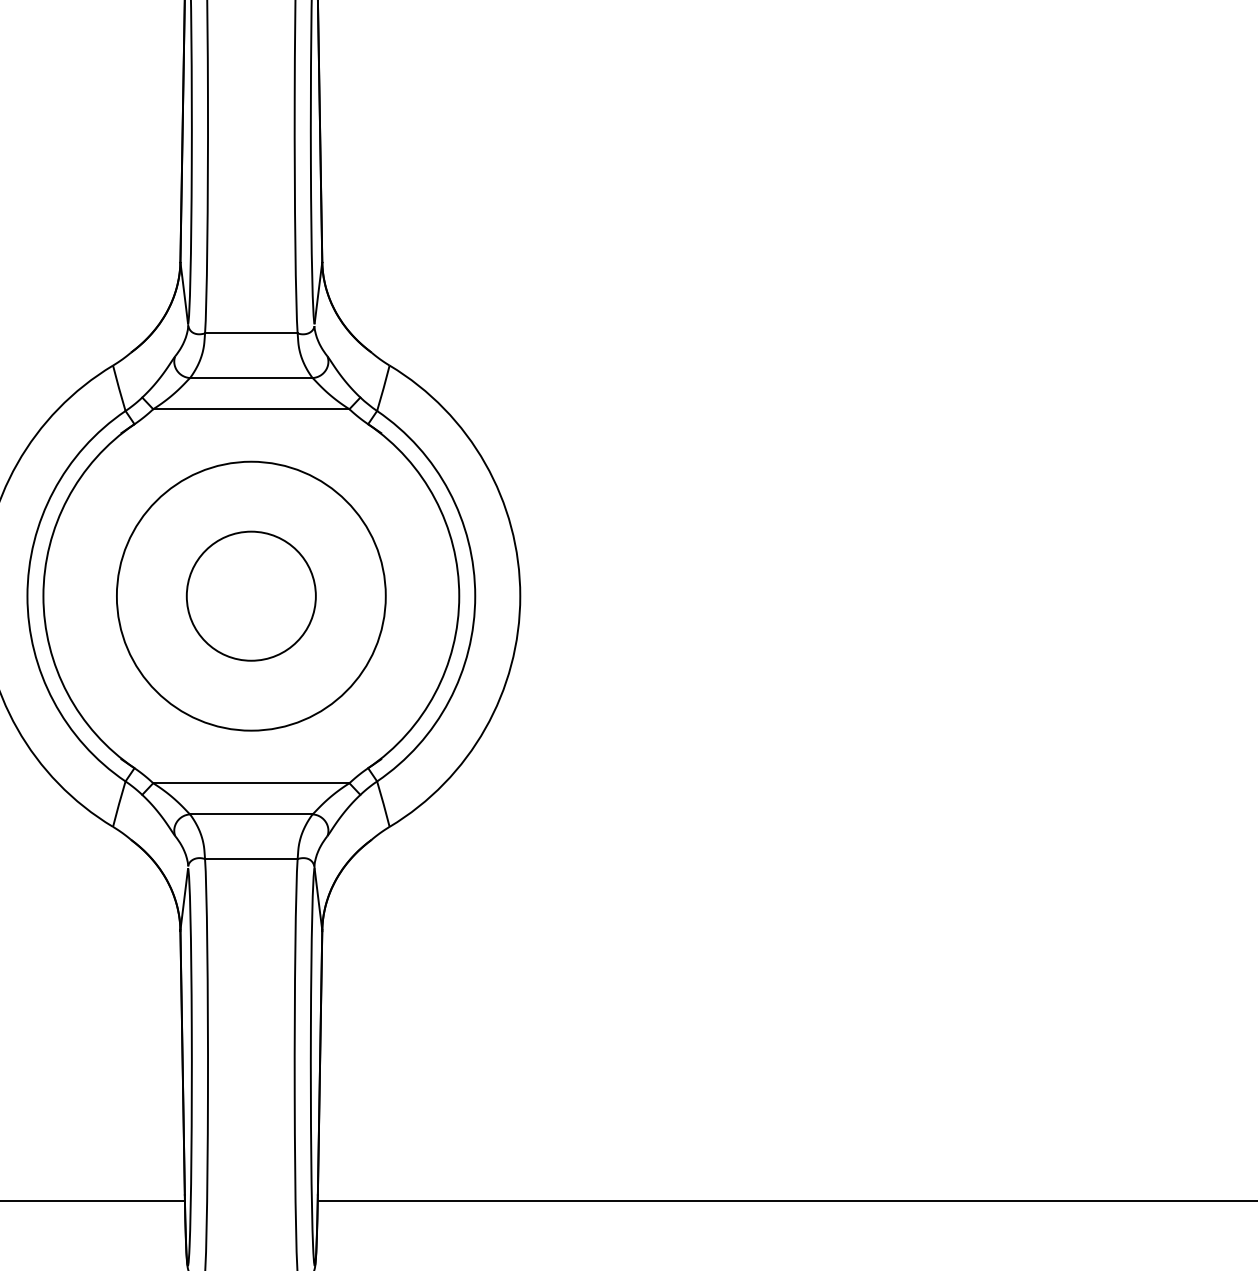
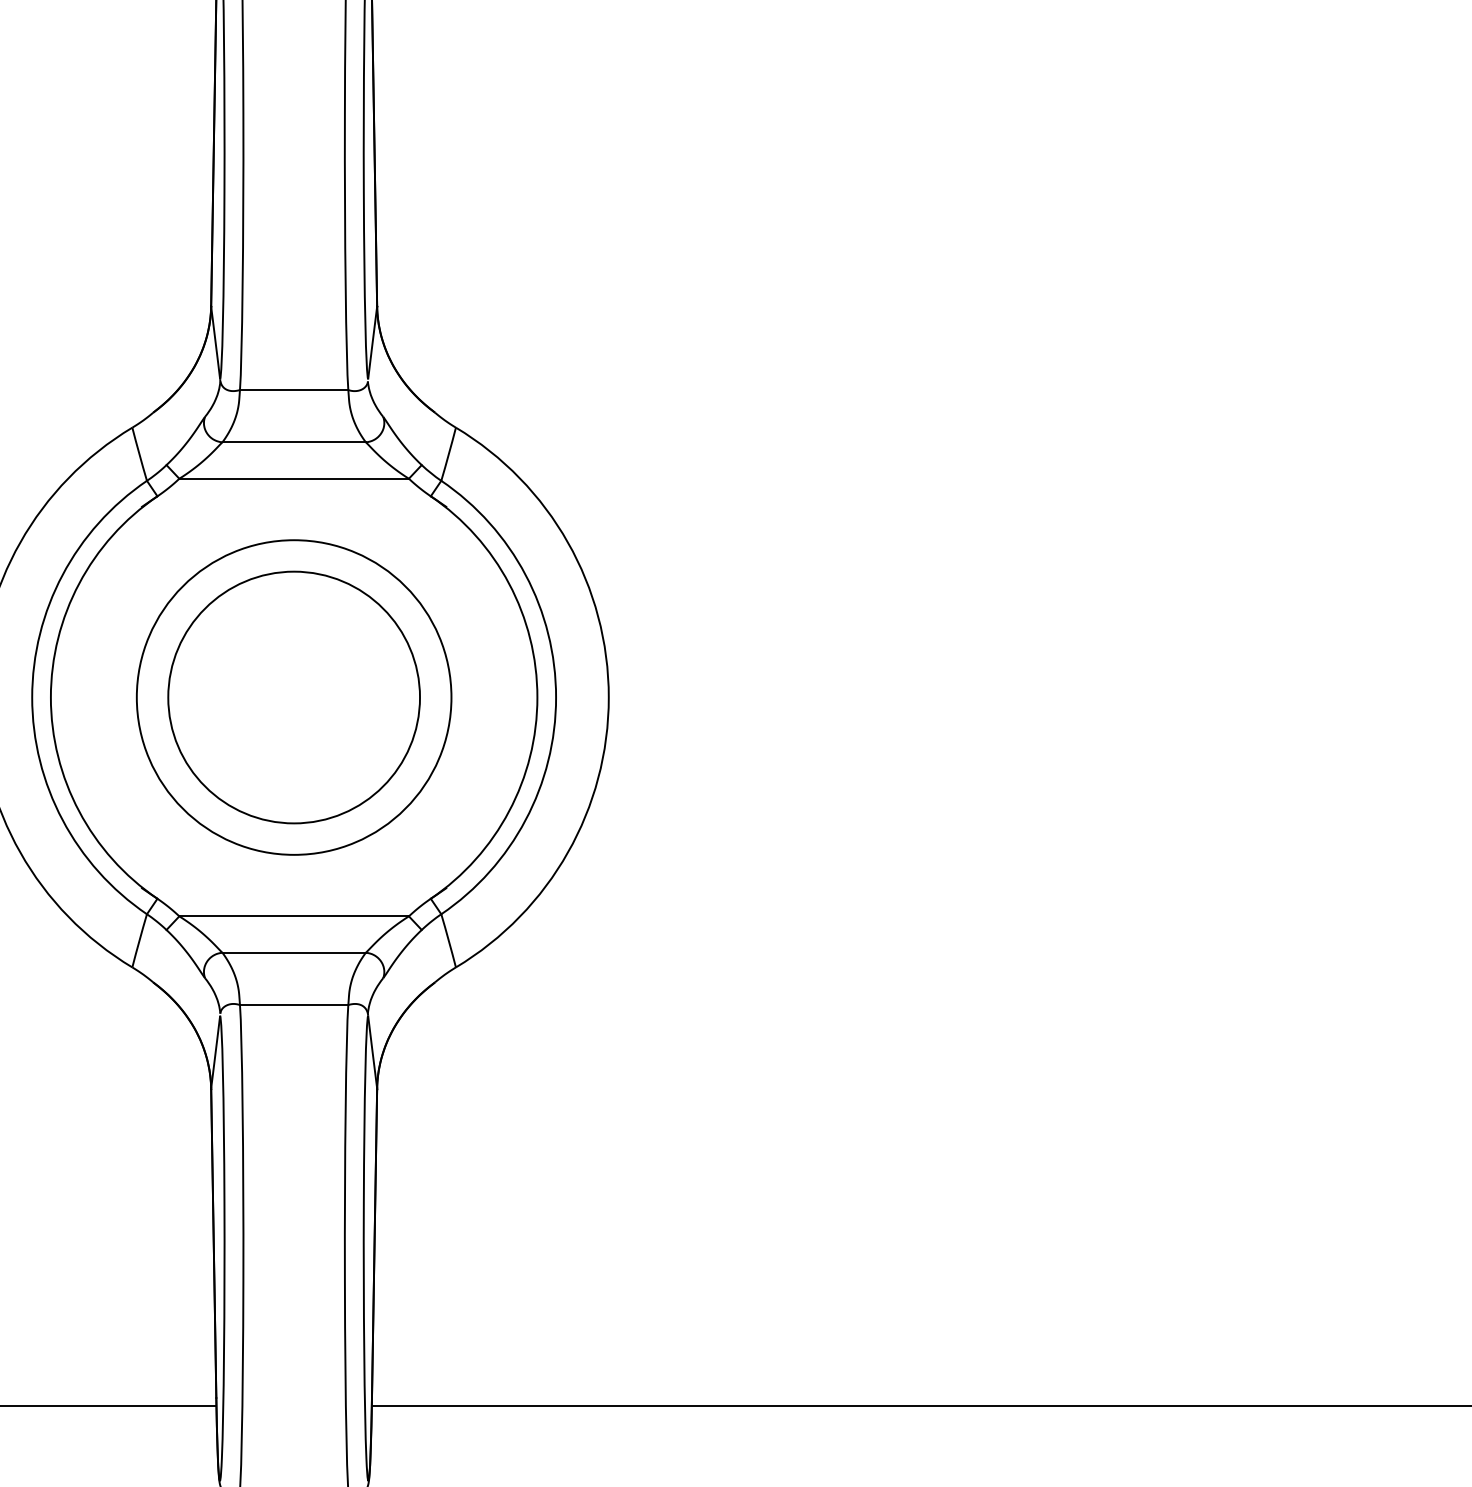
circle: (251, 596) -> (294, 697), size x1.67

